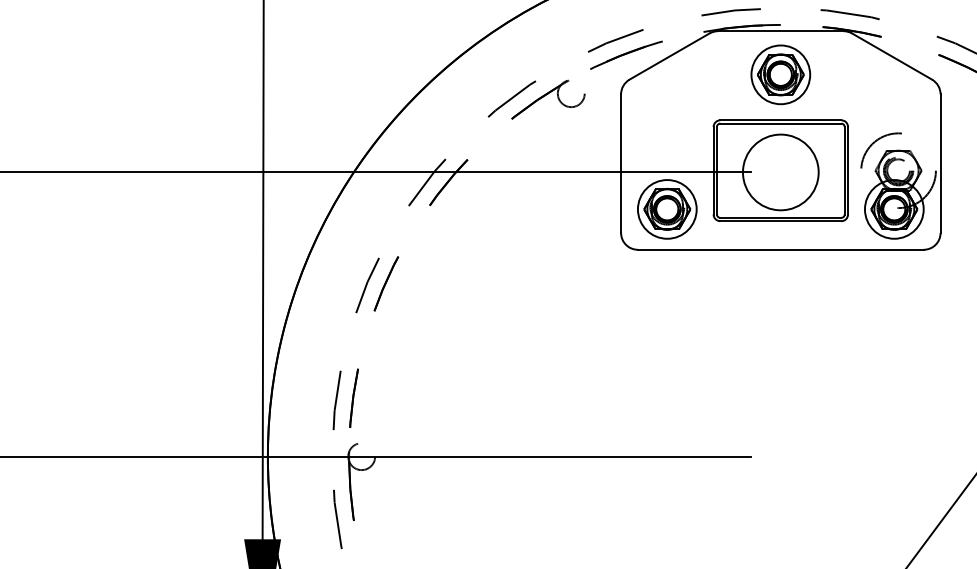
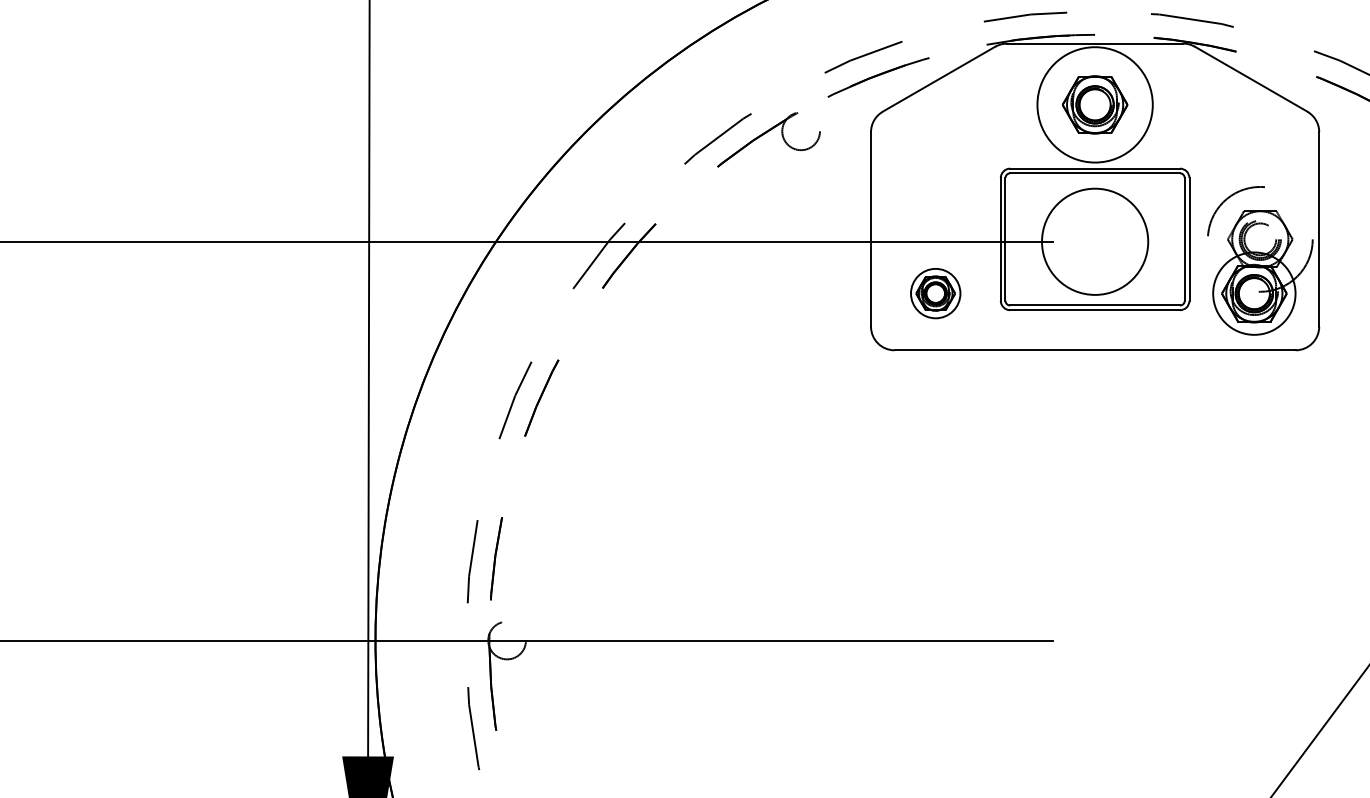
circle: (780, 74) -> (1094, 104), size x1.4
part: (667, 209) -> (935, 293), size x0.6

